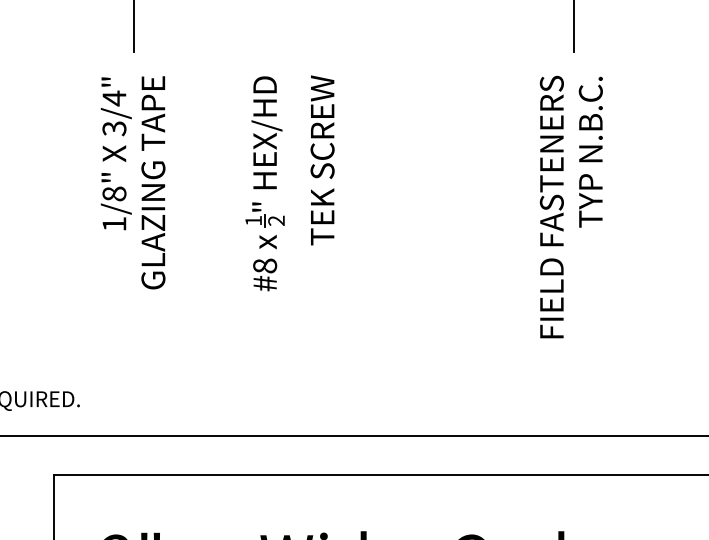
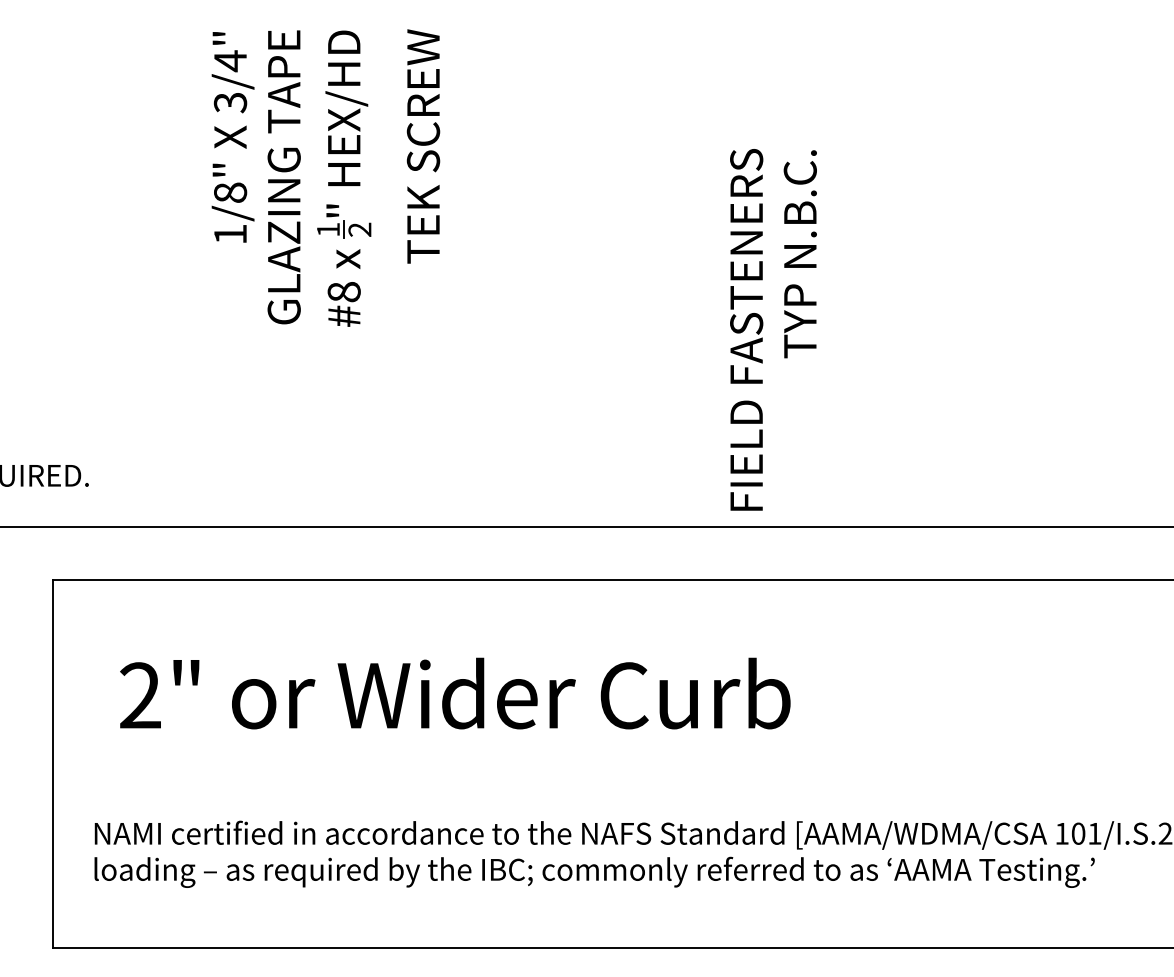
text: (132, 182) -> (255, 177), moved
text: (571, 206) -> (773, 329), moved

